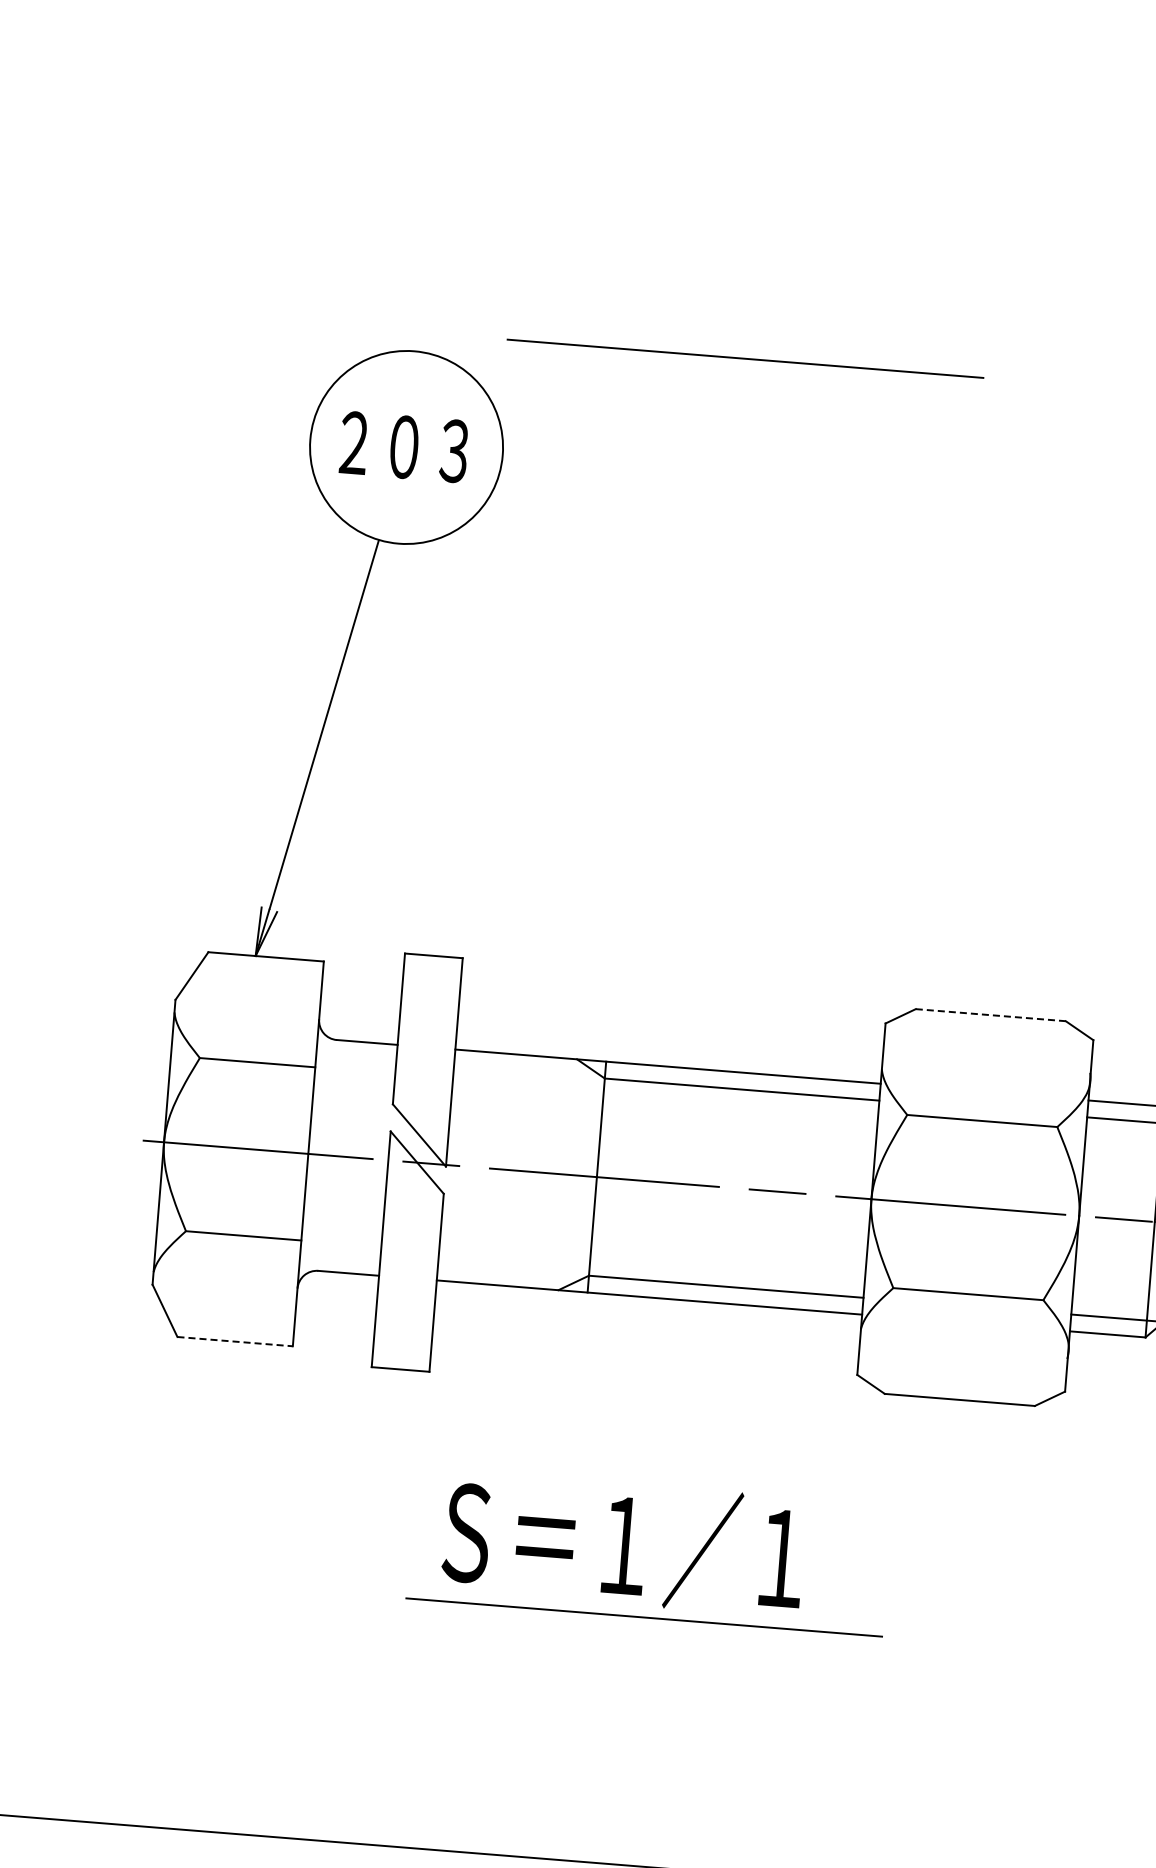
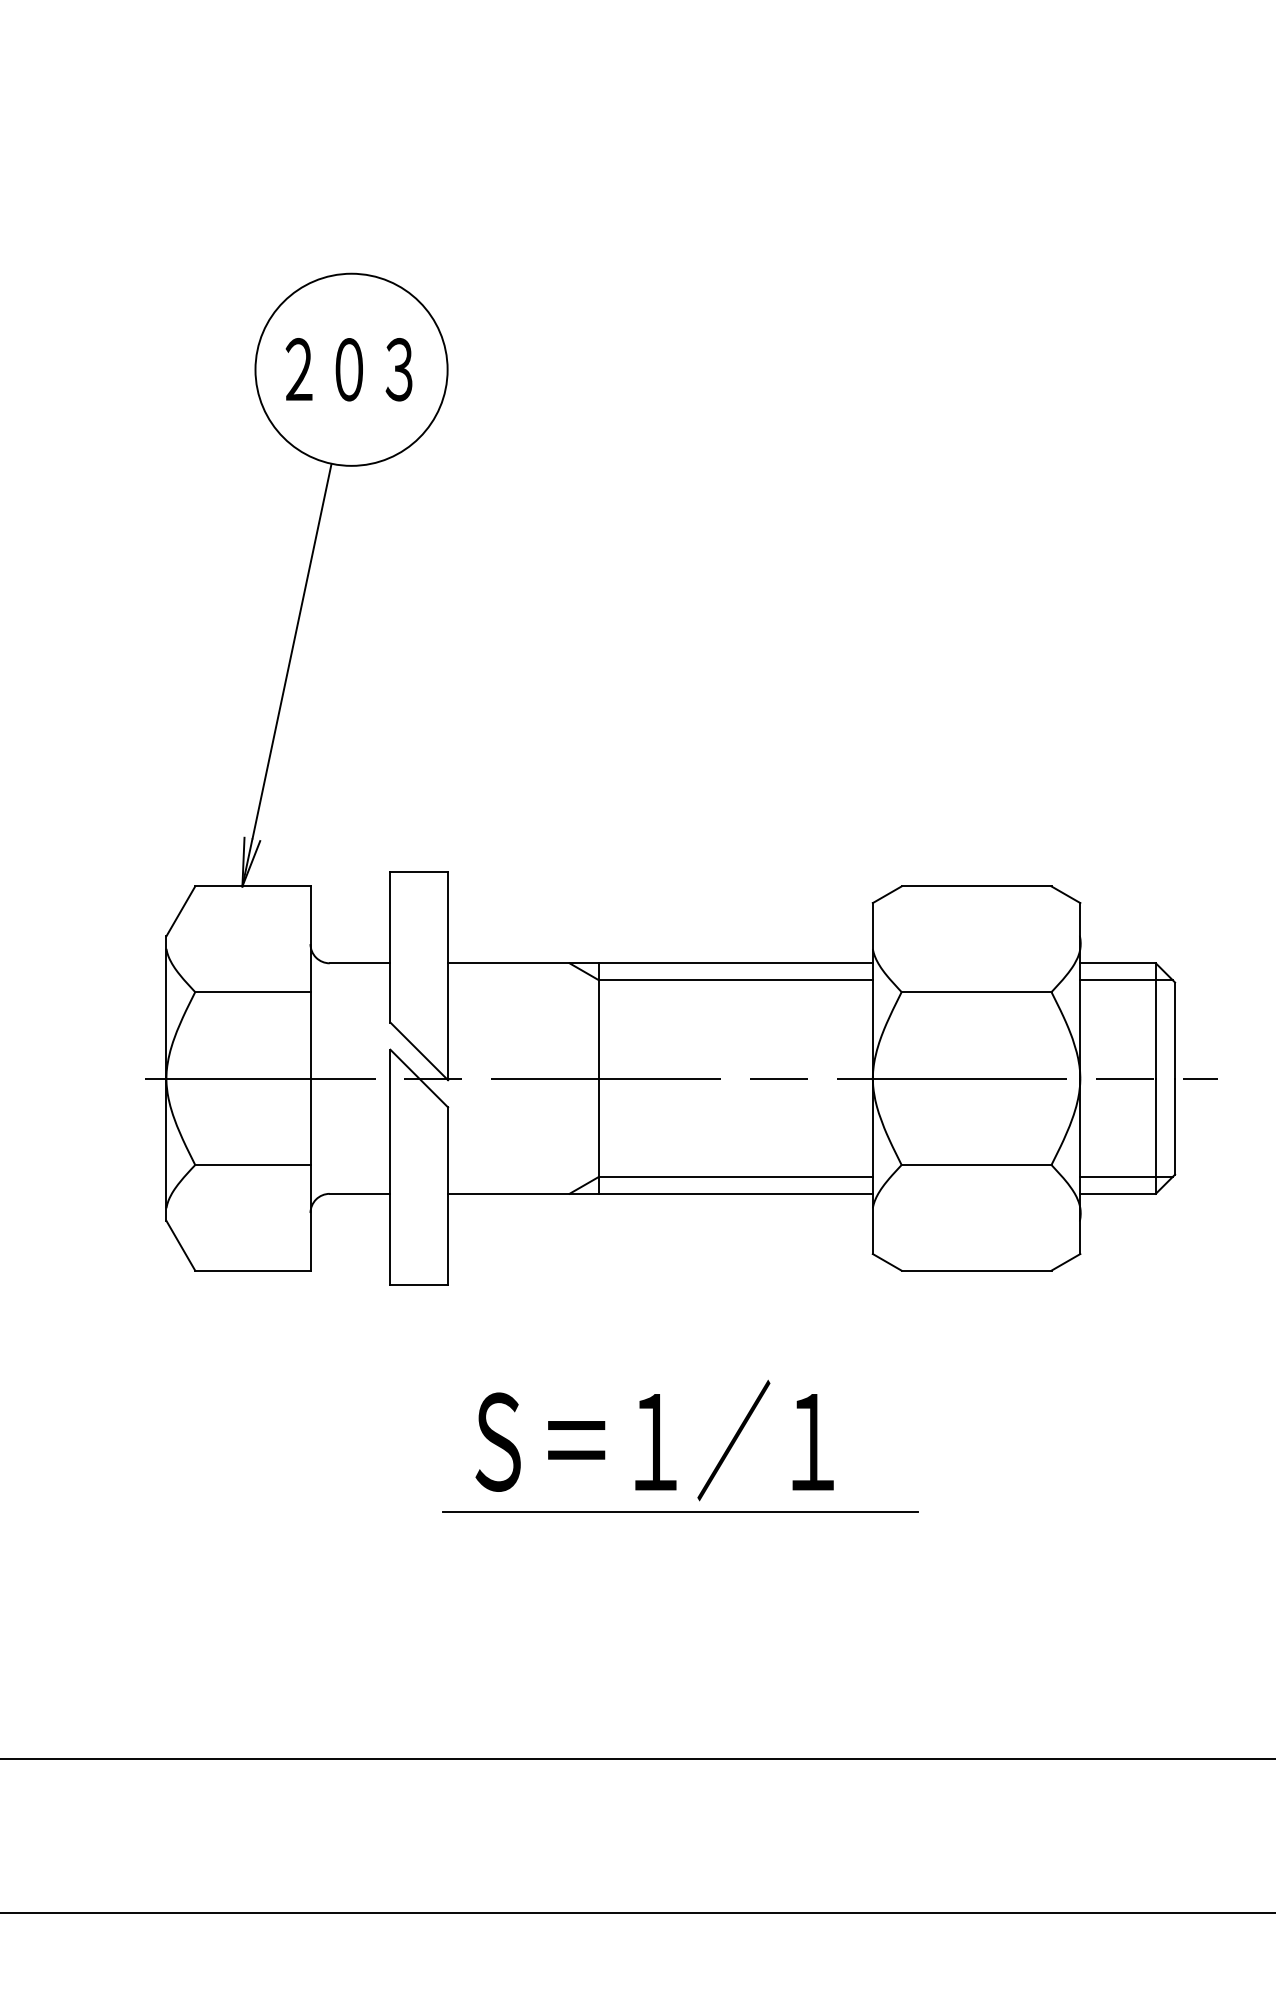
line: (745, 358) -> (680, 254), removed
line: (990, 1015) -> (976, 886), dashed -> solid
line: (234, 1341) -> (252, 1270), dashed -> solid

